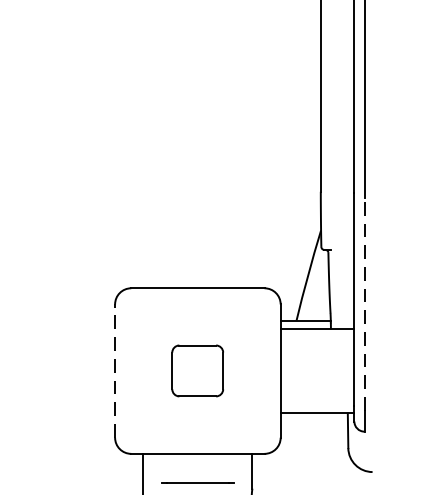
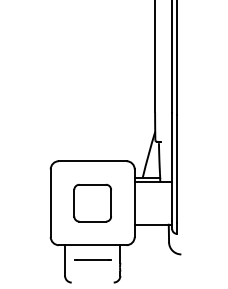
line: (364, 302) -> (177, 168), dashed -> solid
part: (197, 369) -> (92, 202), size x1.43
line: (114, 371) -> (50, 203), dashed -> solid

